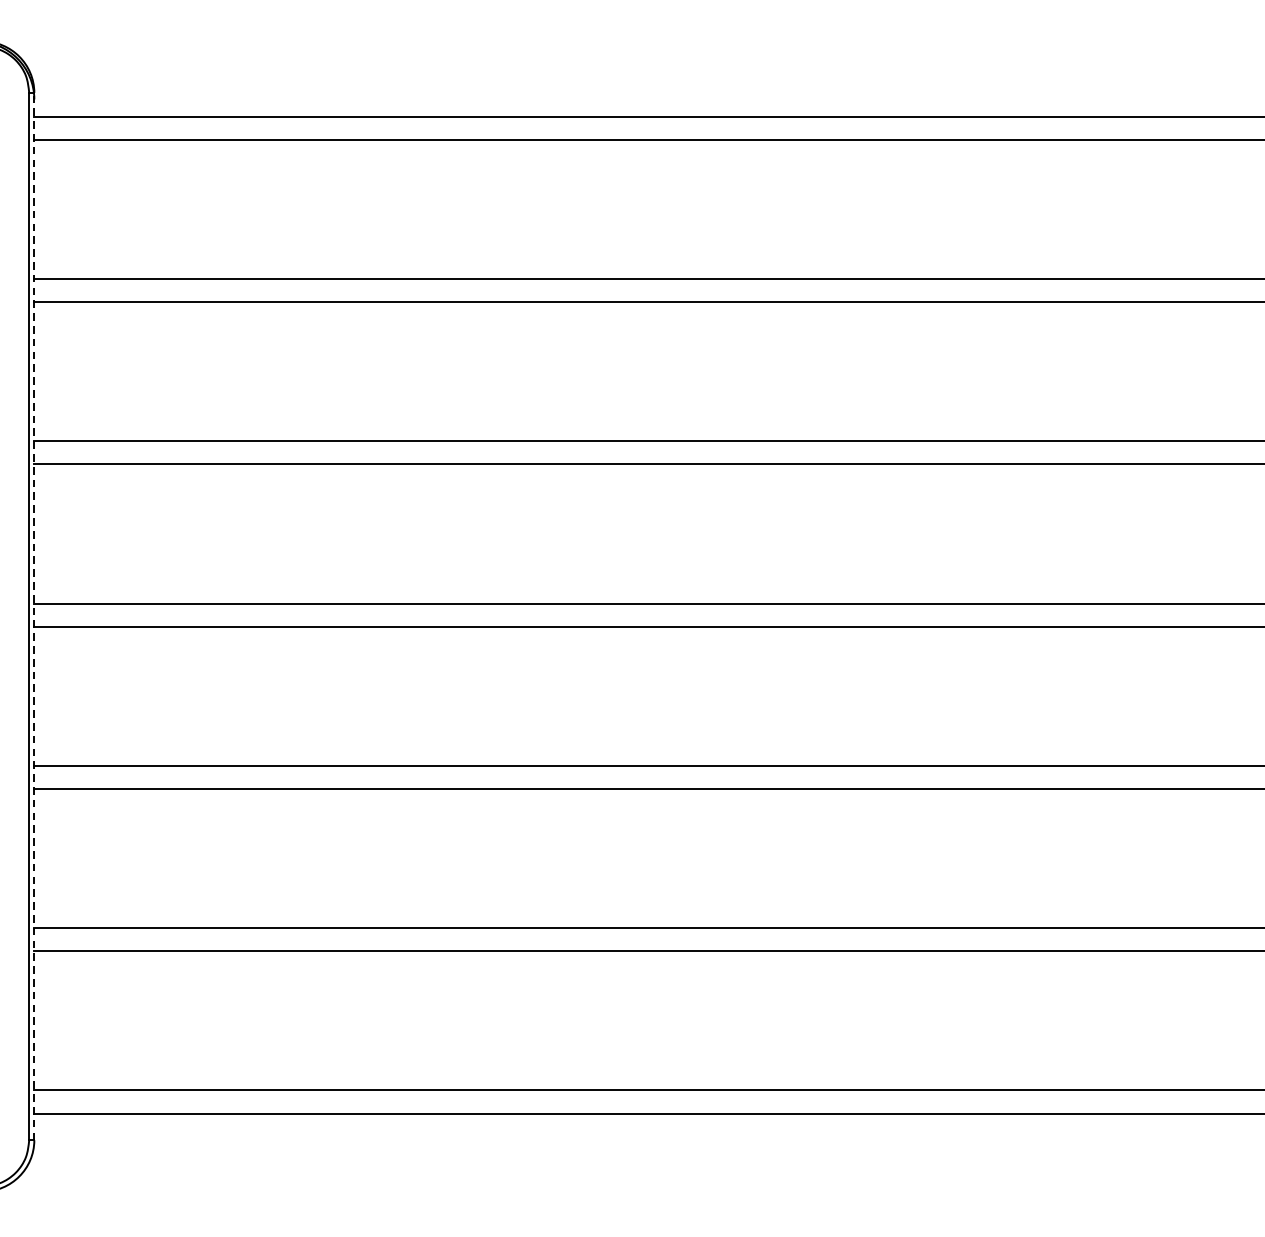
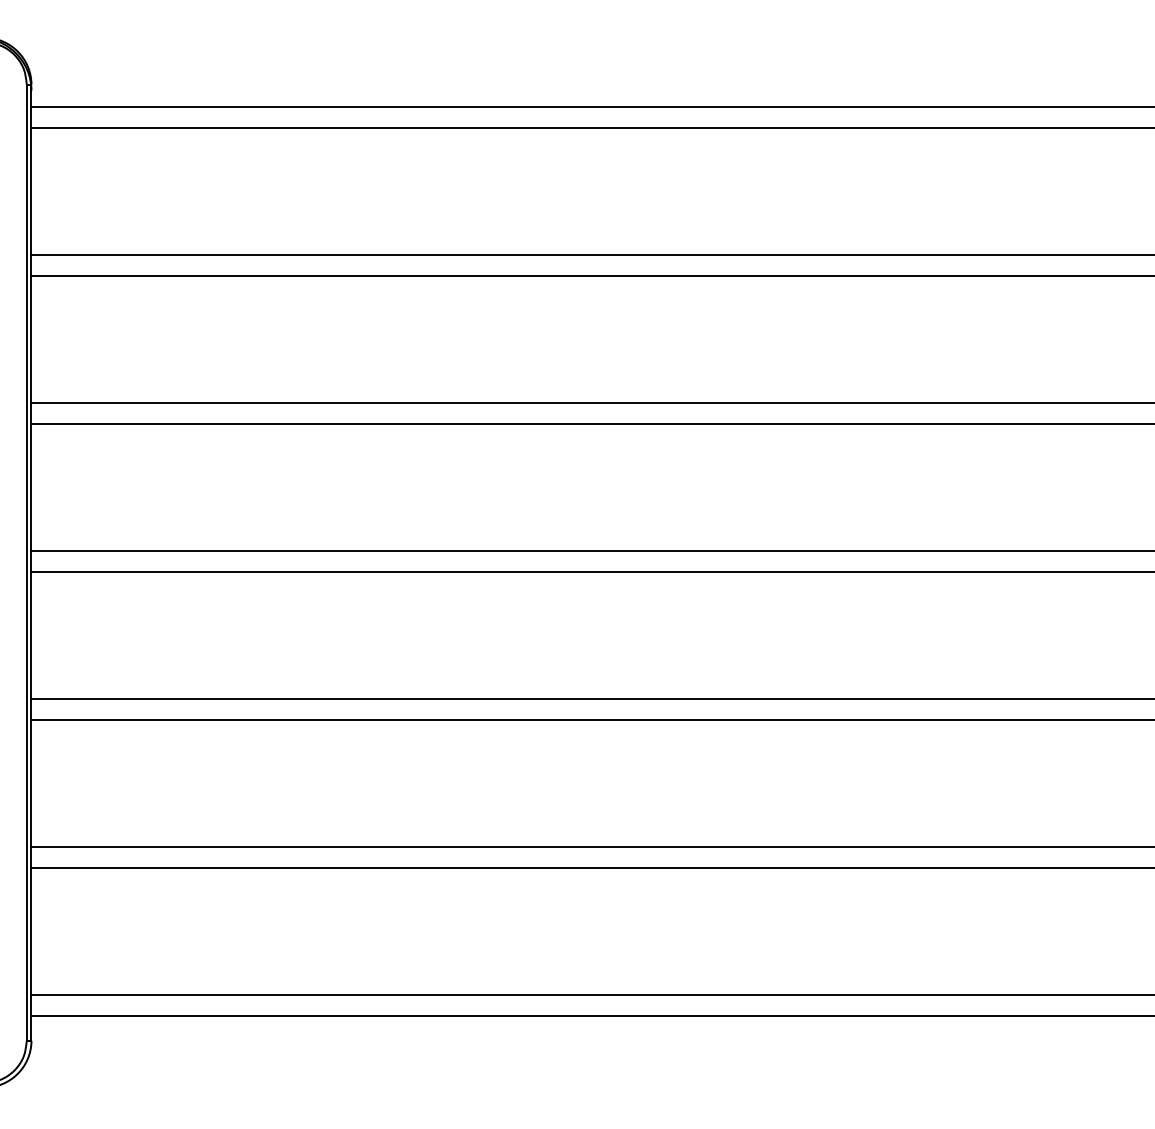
line: (34, 616) -> (31, 562), dashed -> solid

